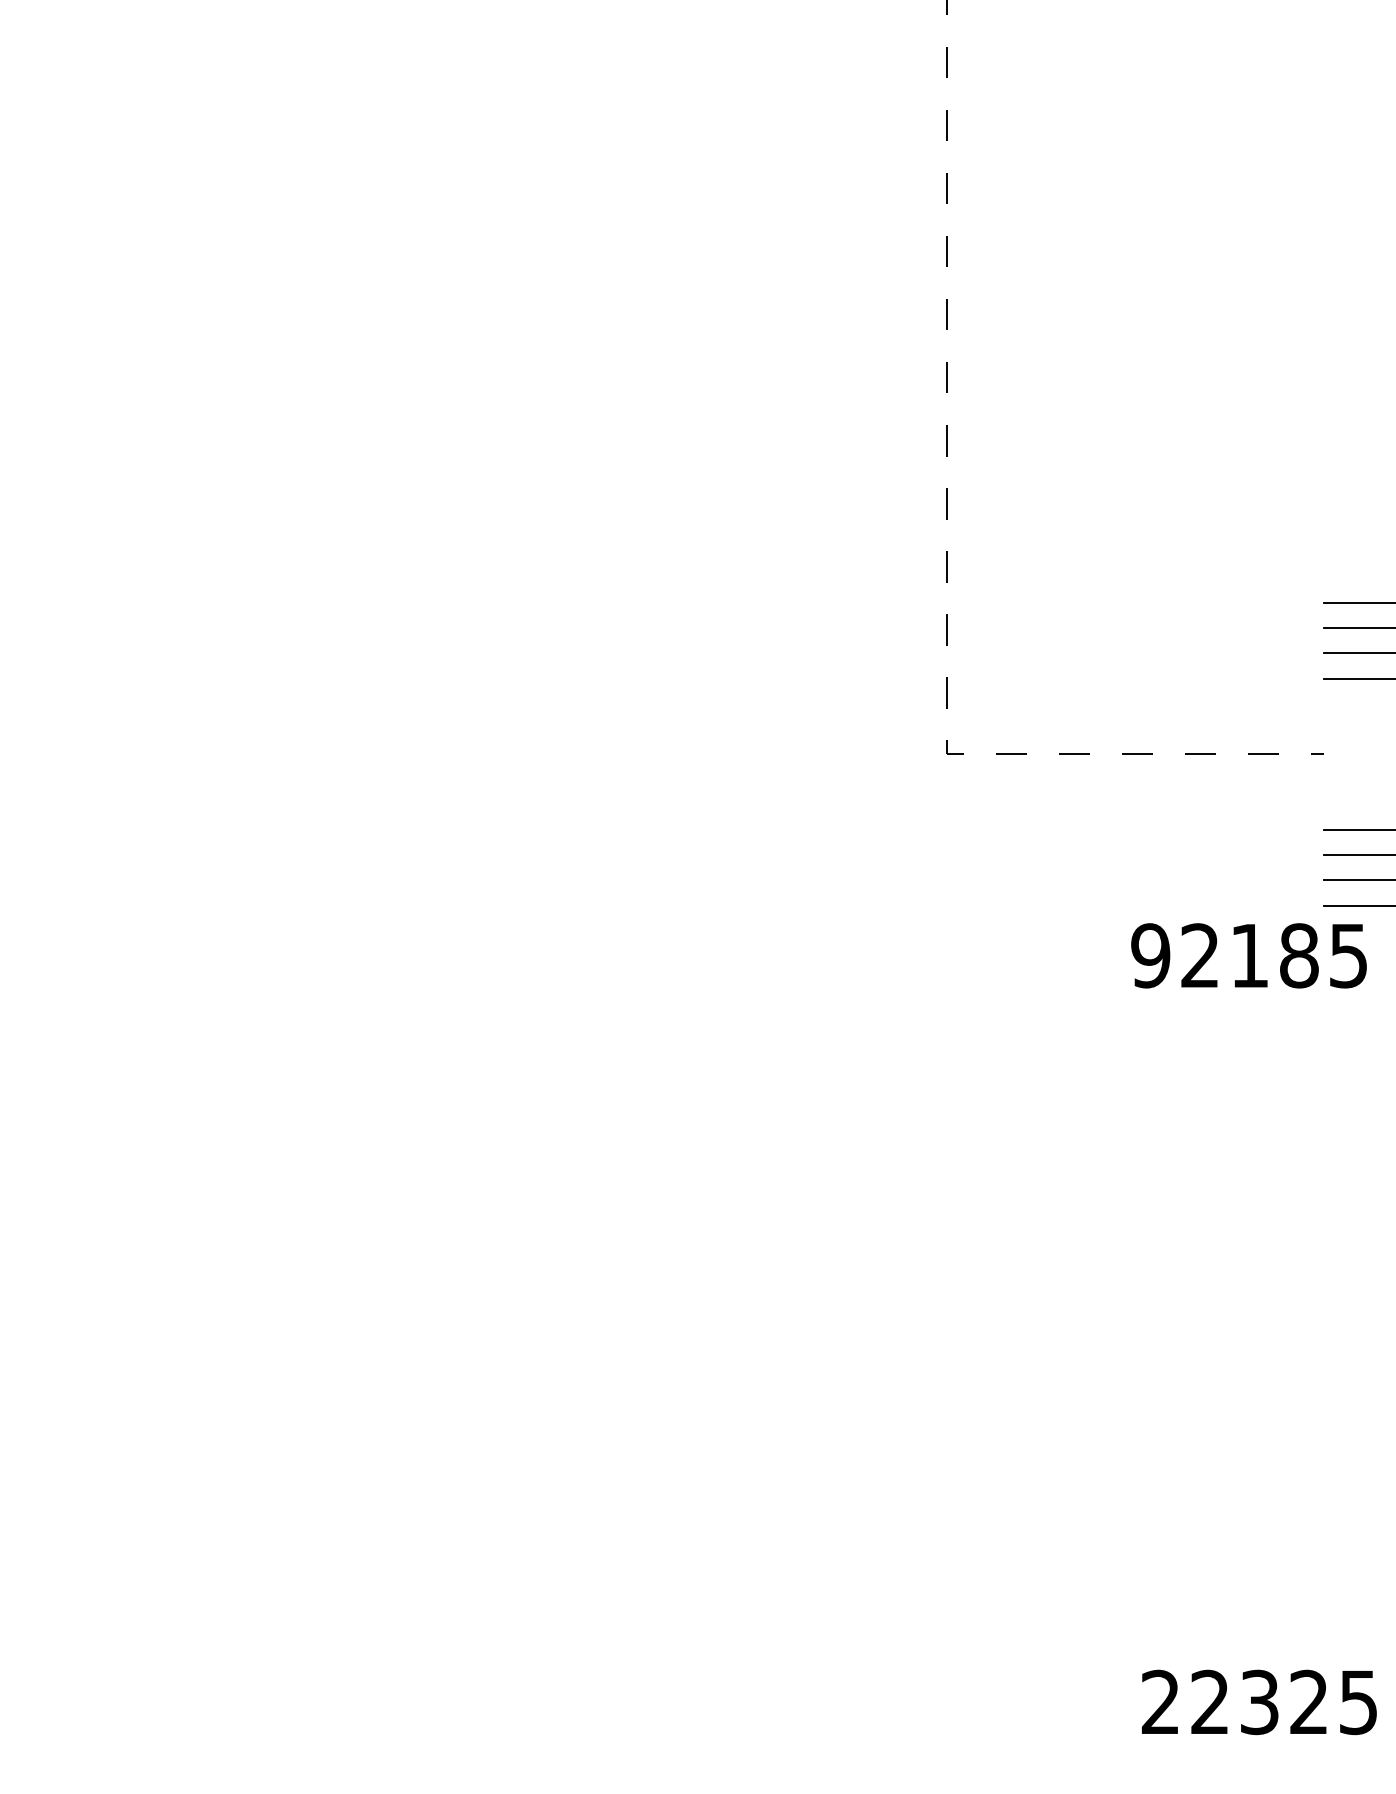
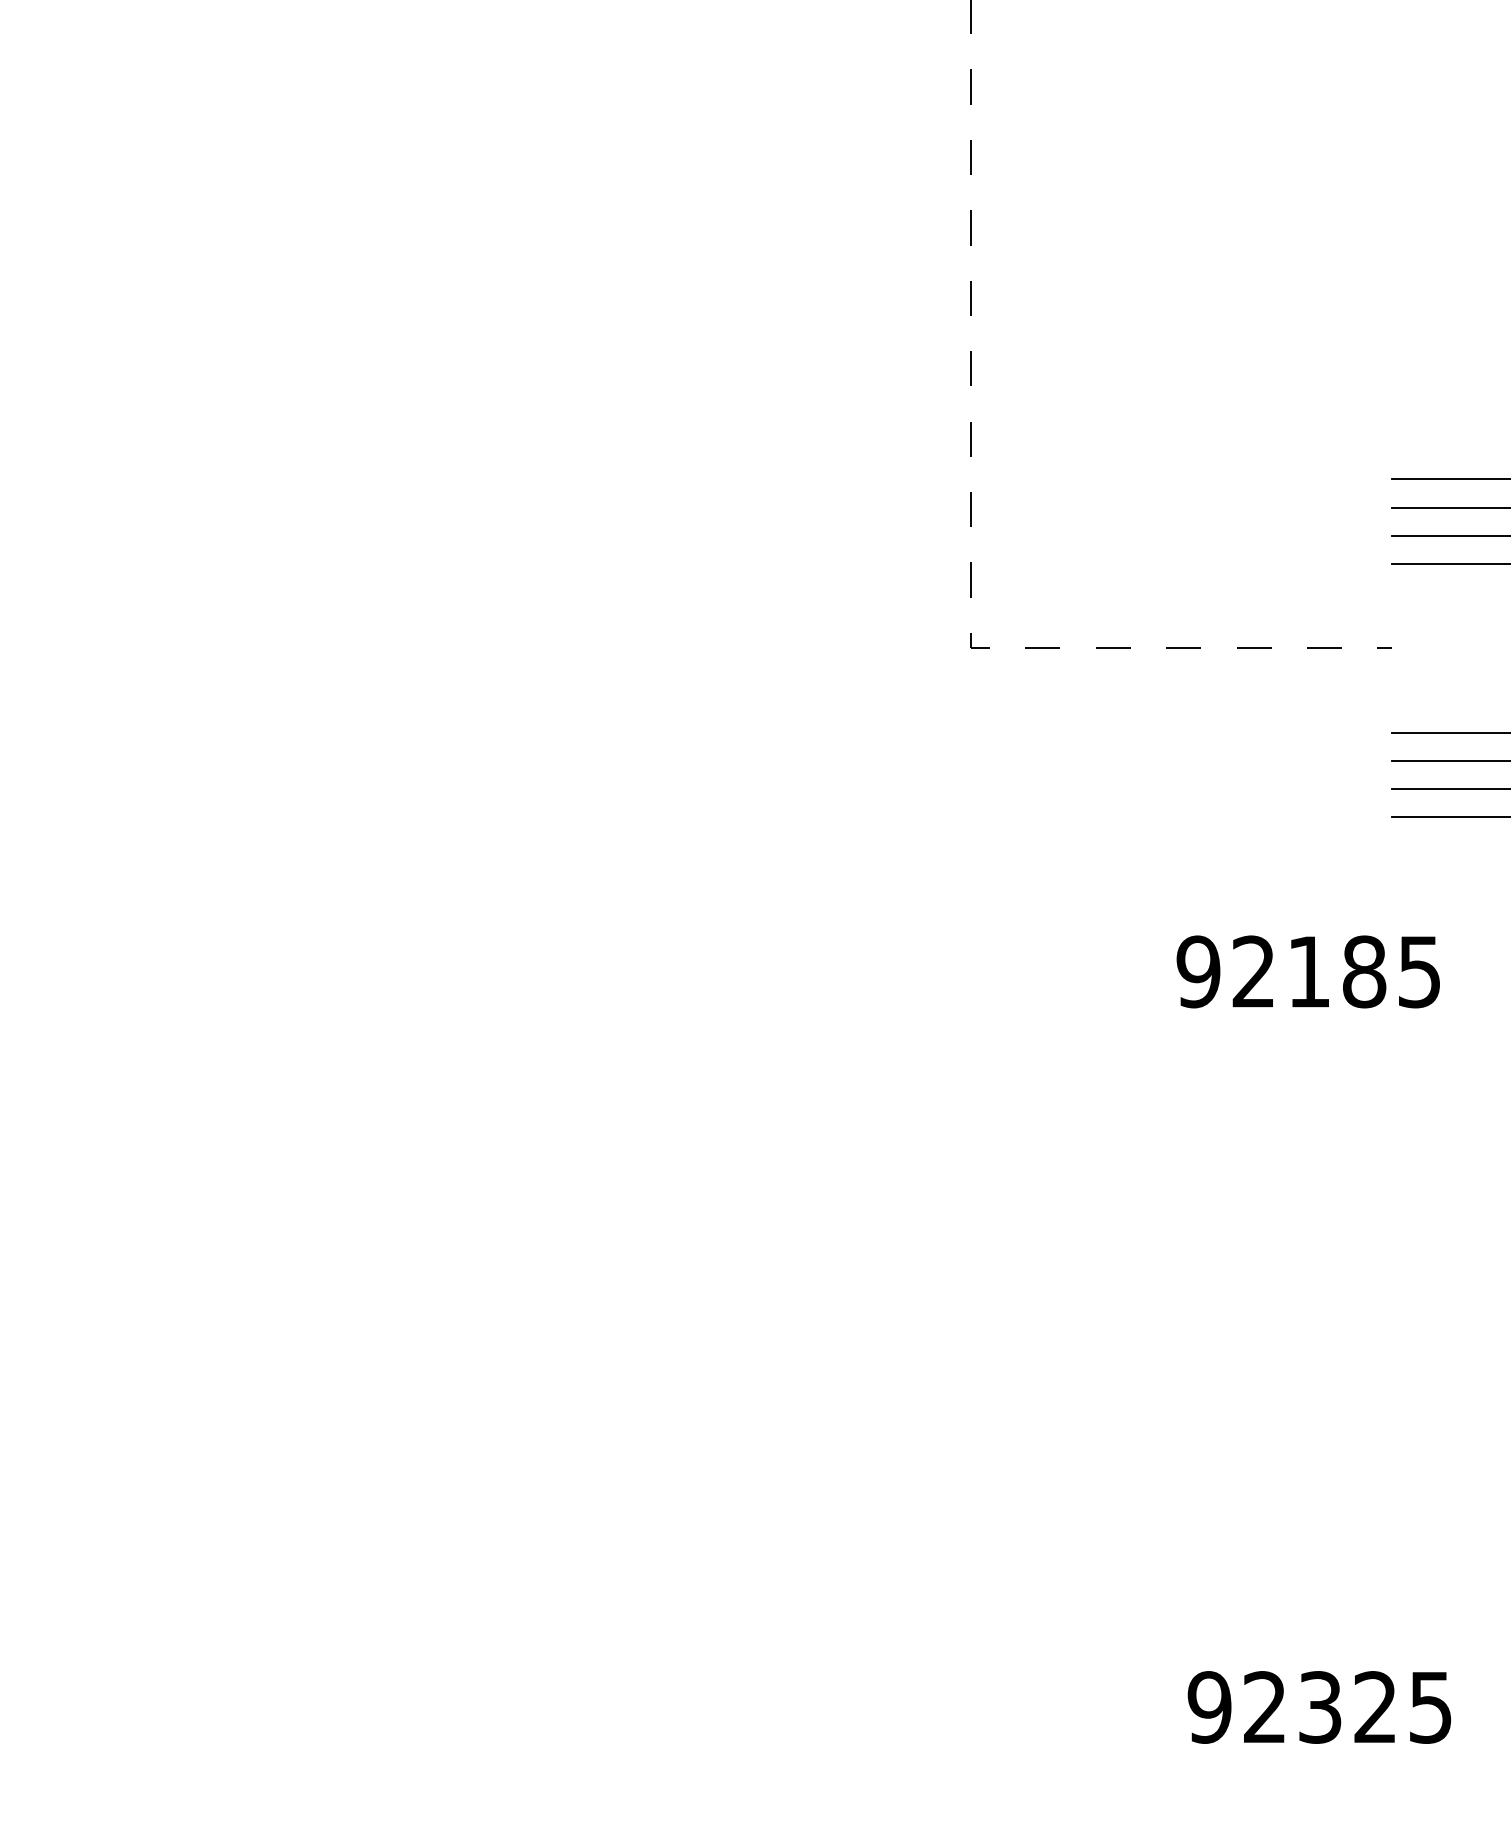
text: (1248, 955) -> (1307, 971), moved
text: (1160, 1702) -> (1209, 1707), 22325 -> 92325

